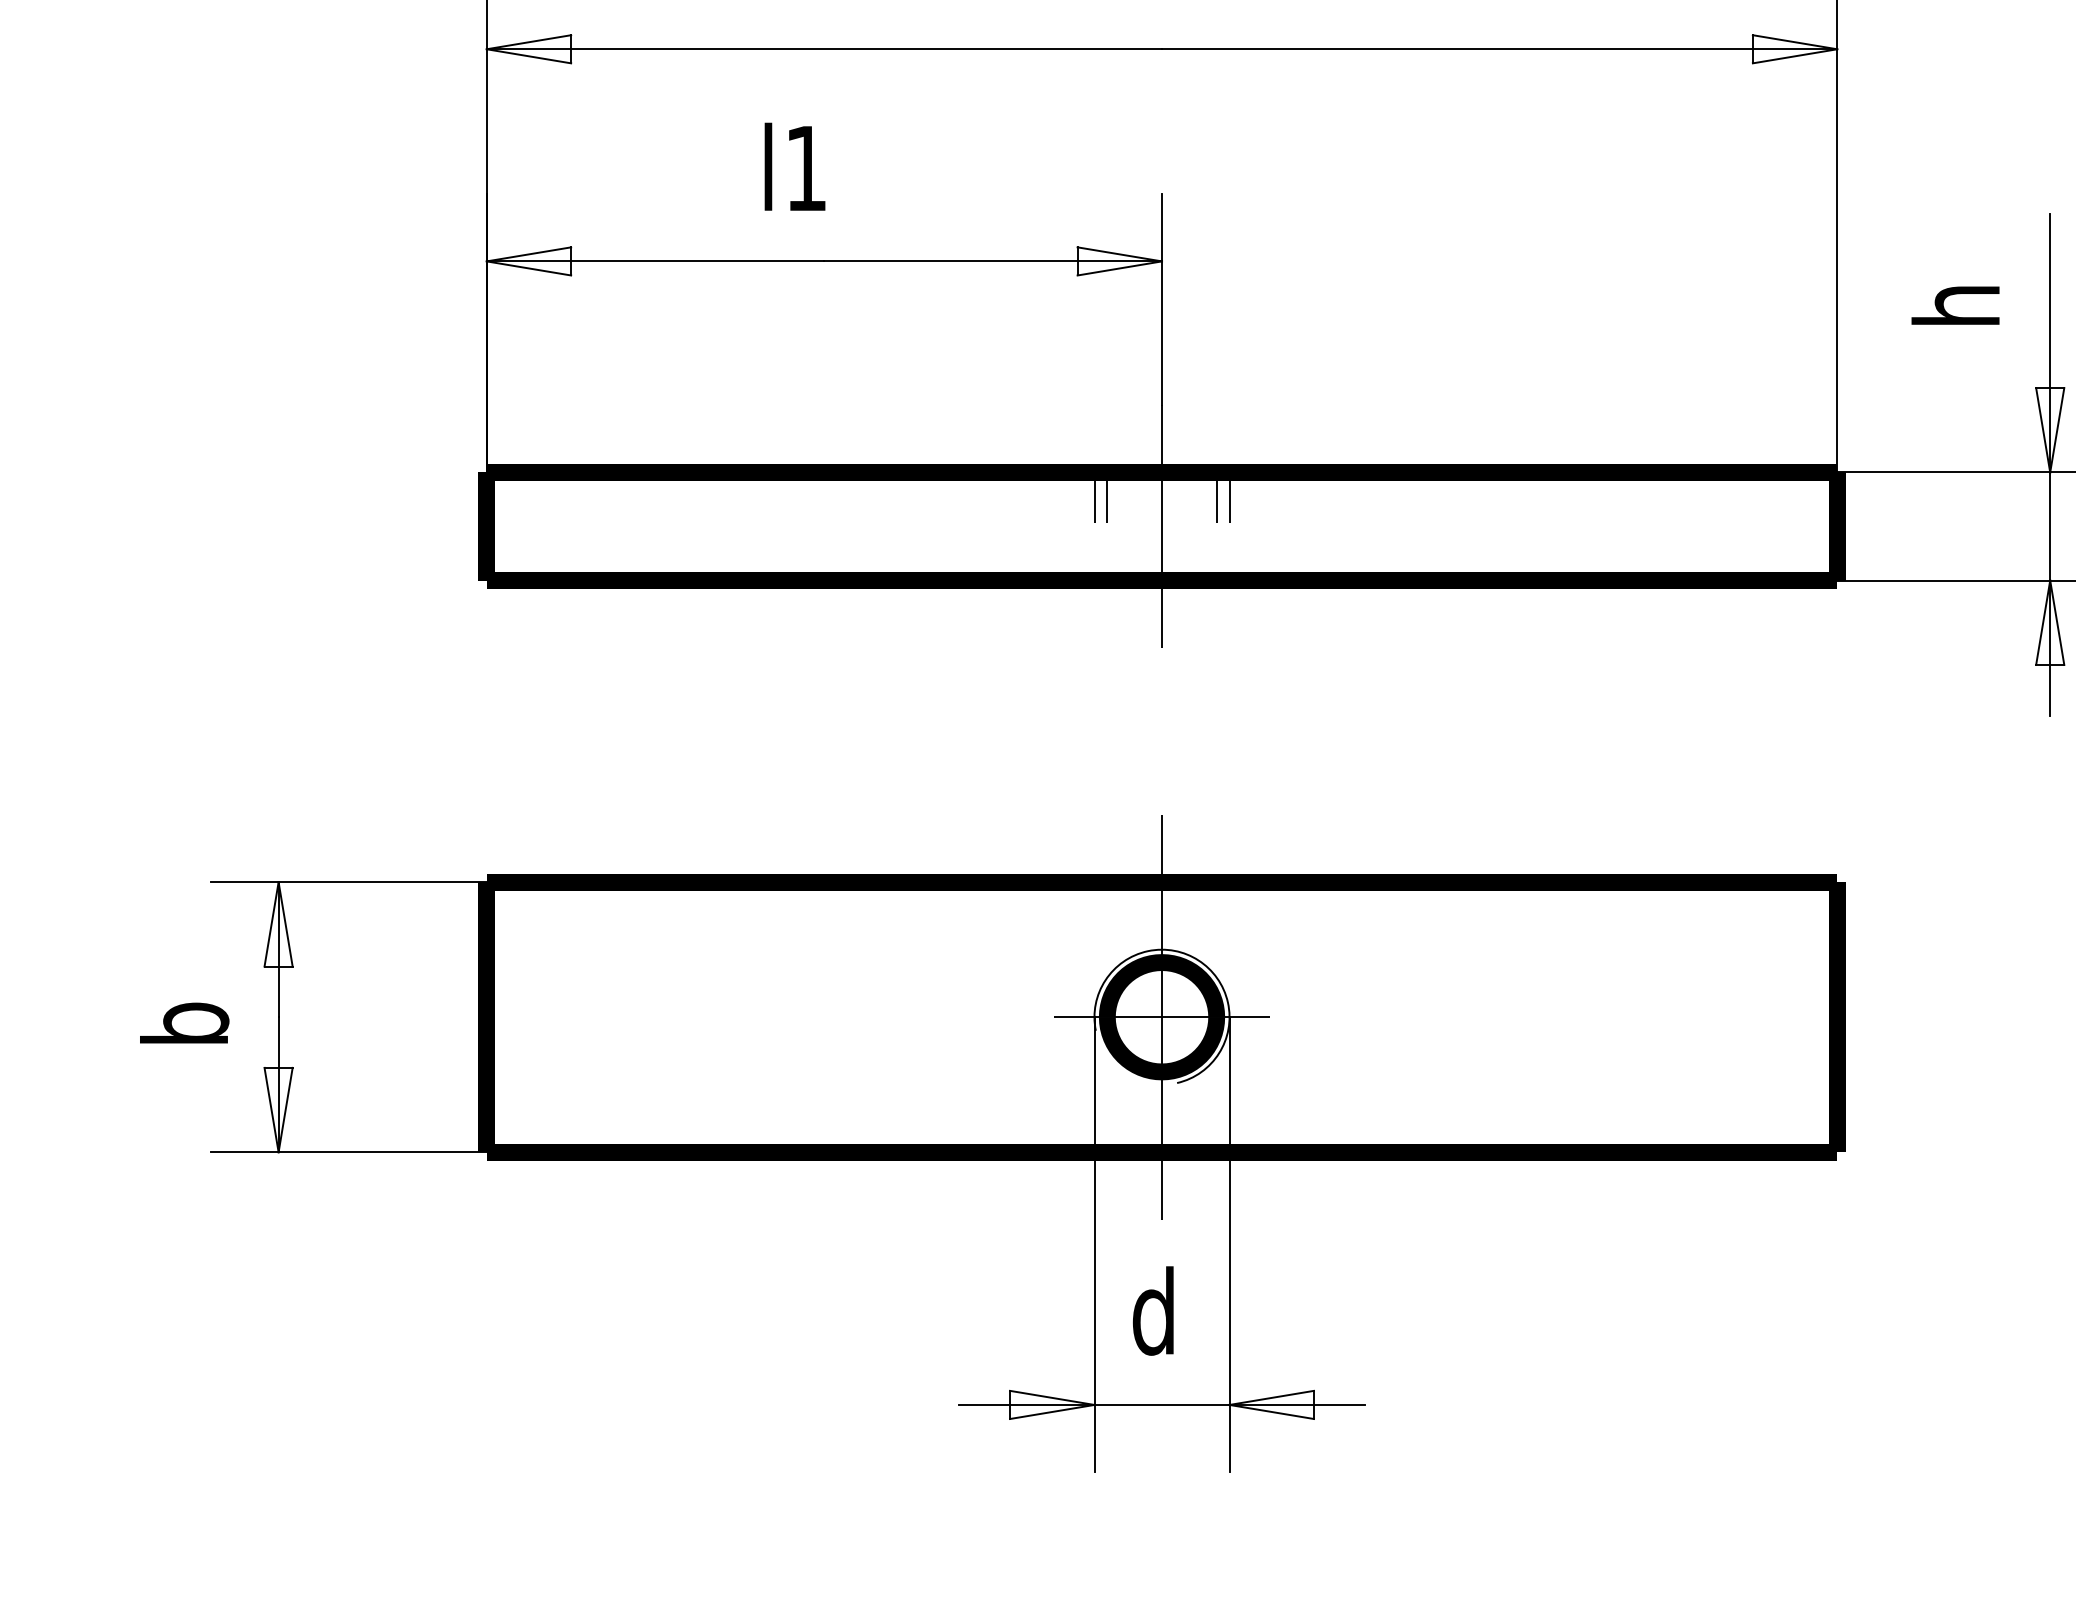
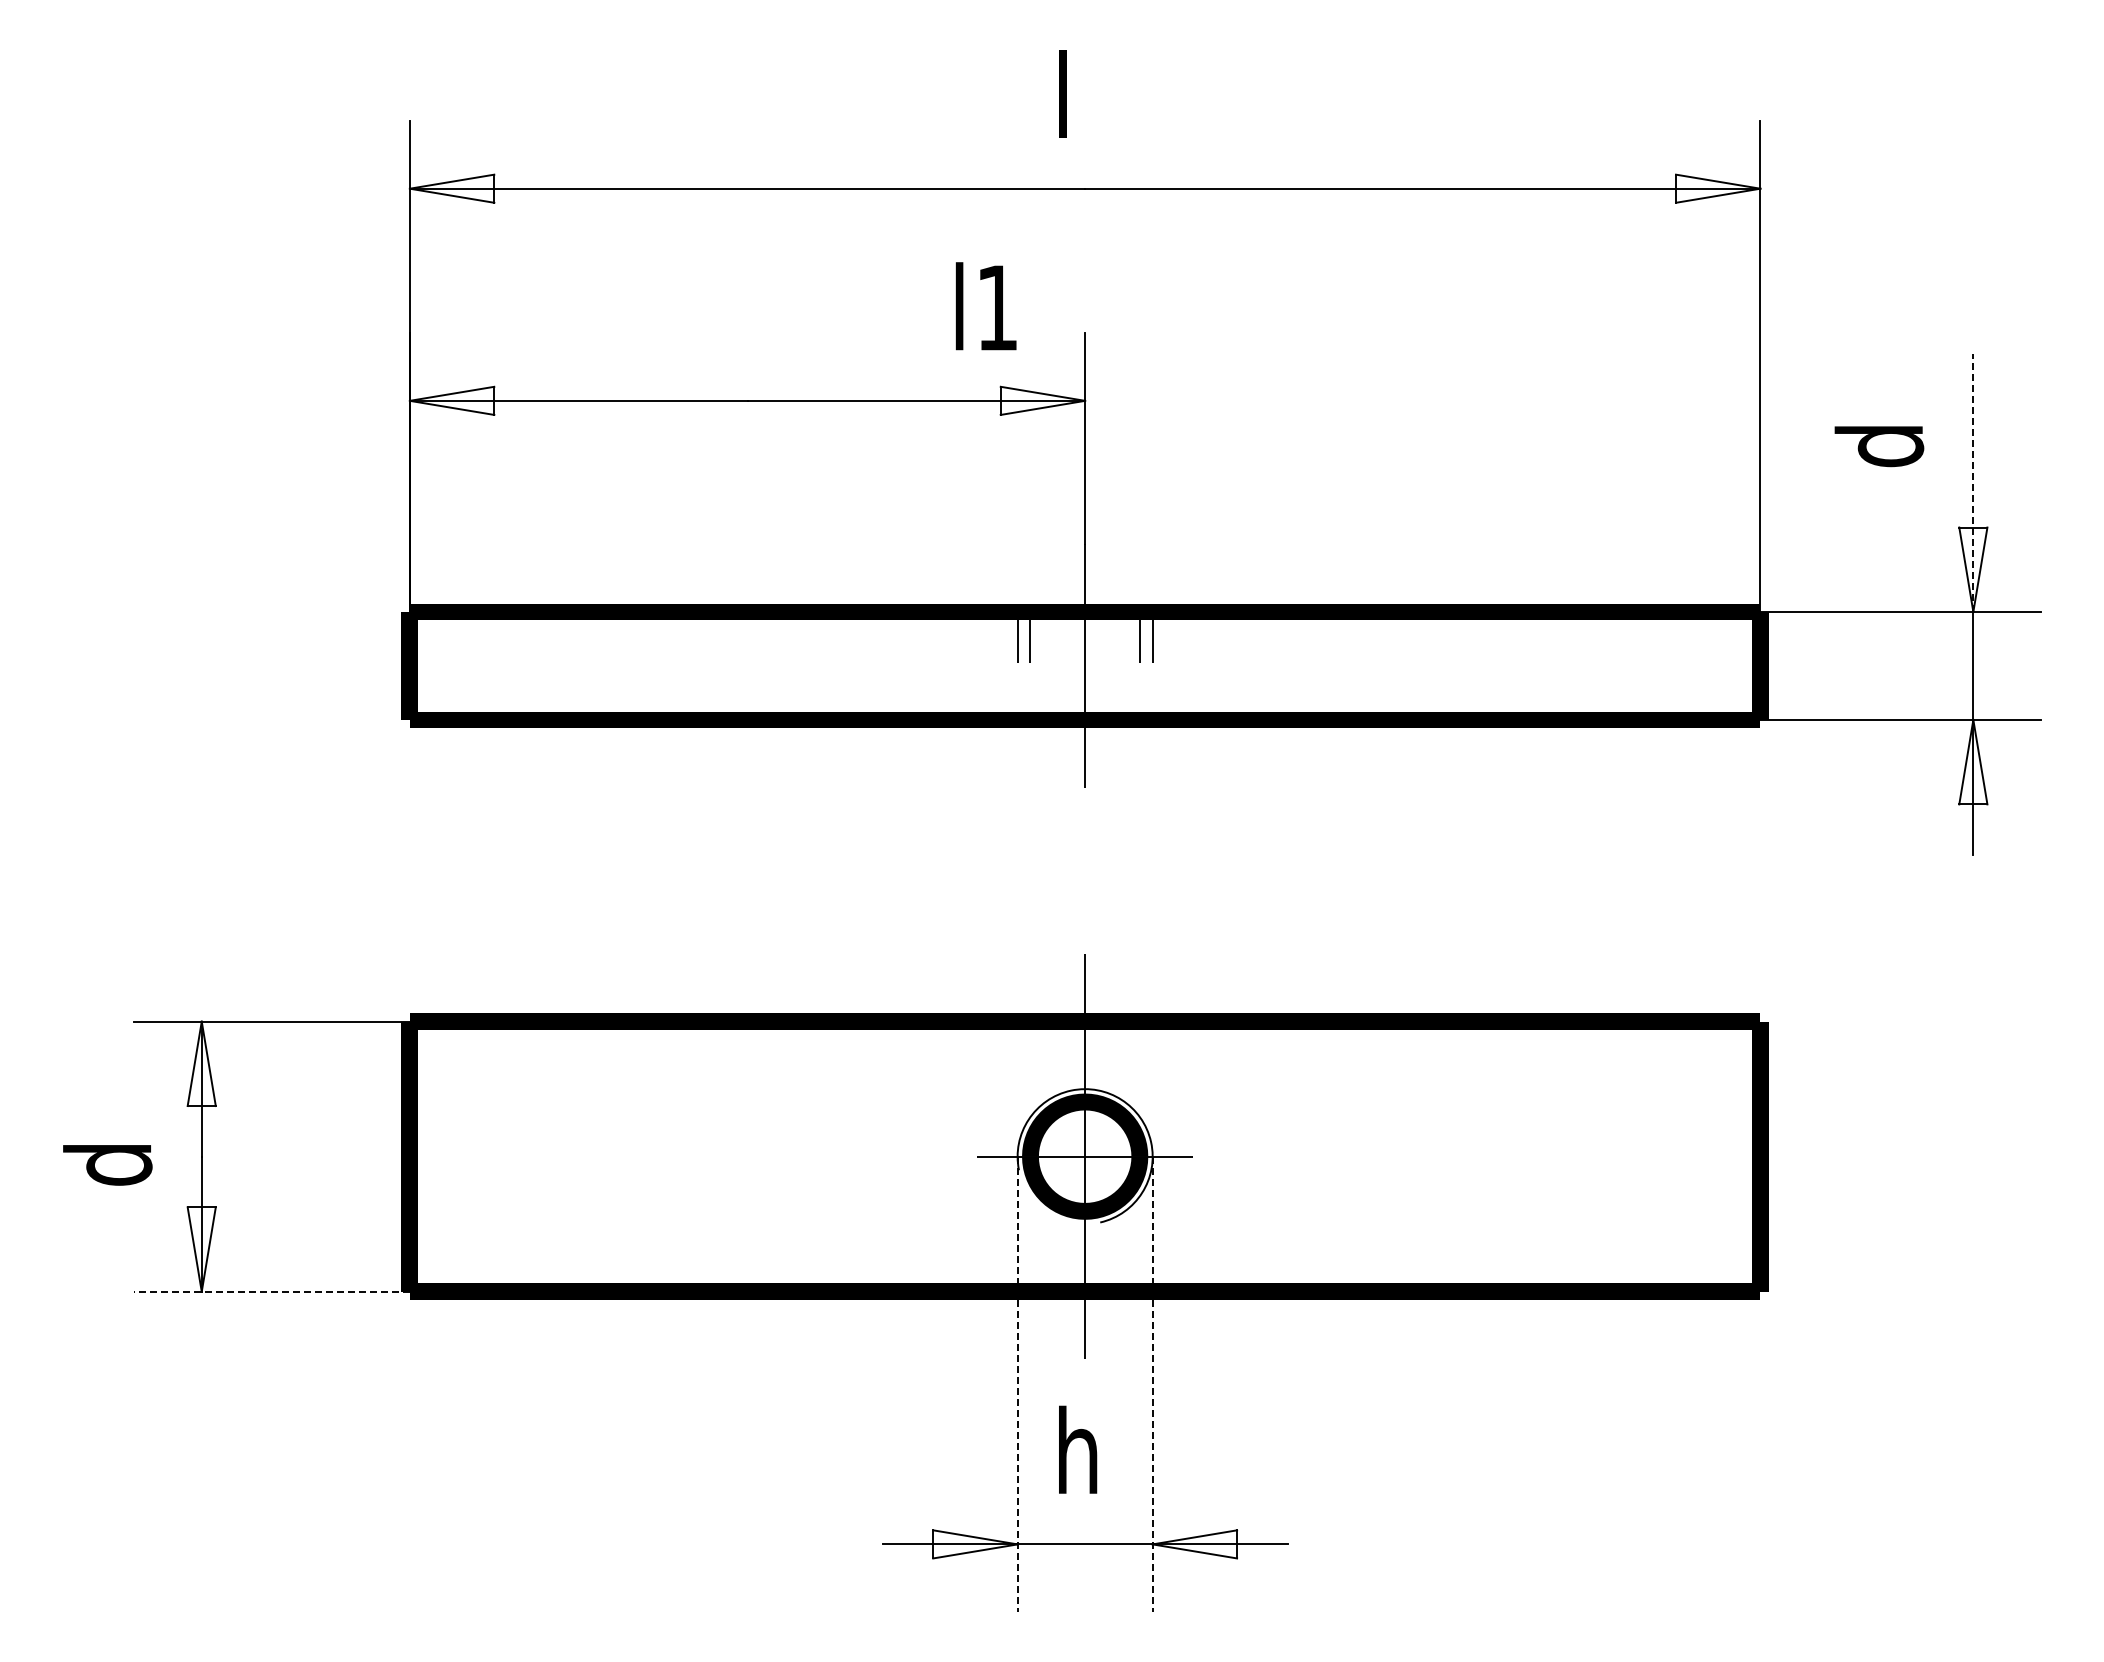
text: (794, 167) -> (985, 306), moved
text: (1956, 307) -> (1879, 446), h -> d
line: (2050, 343) -> (1973, 482), solid -> dashed
text: (184, 1024) -> (107, 1163), b -> d
line: (349, 1152) -> (272, 1291), solid -> dashed
line: (1094, 1245) -> (1017, 1384), solid -> dashed
line: (1229, 1245) -> (1152, 1384), solid -> dashed
text: (1153, 1311) -> (1076, 1450), d -> h

